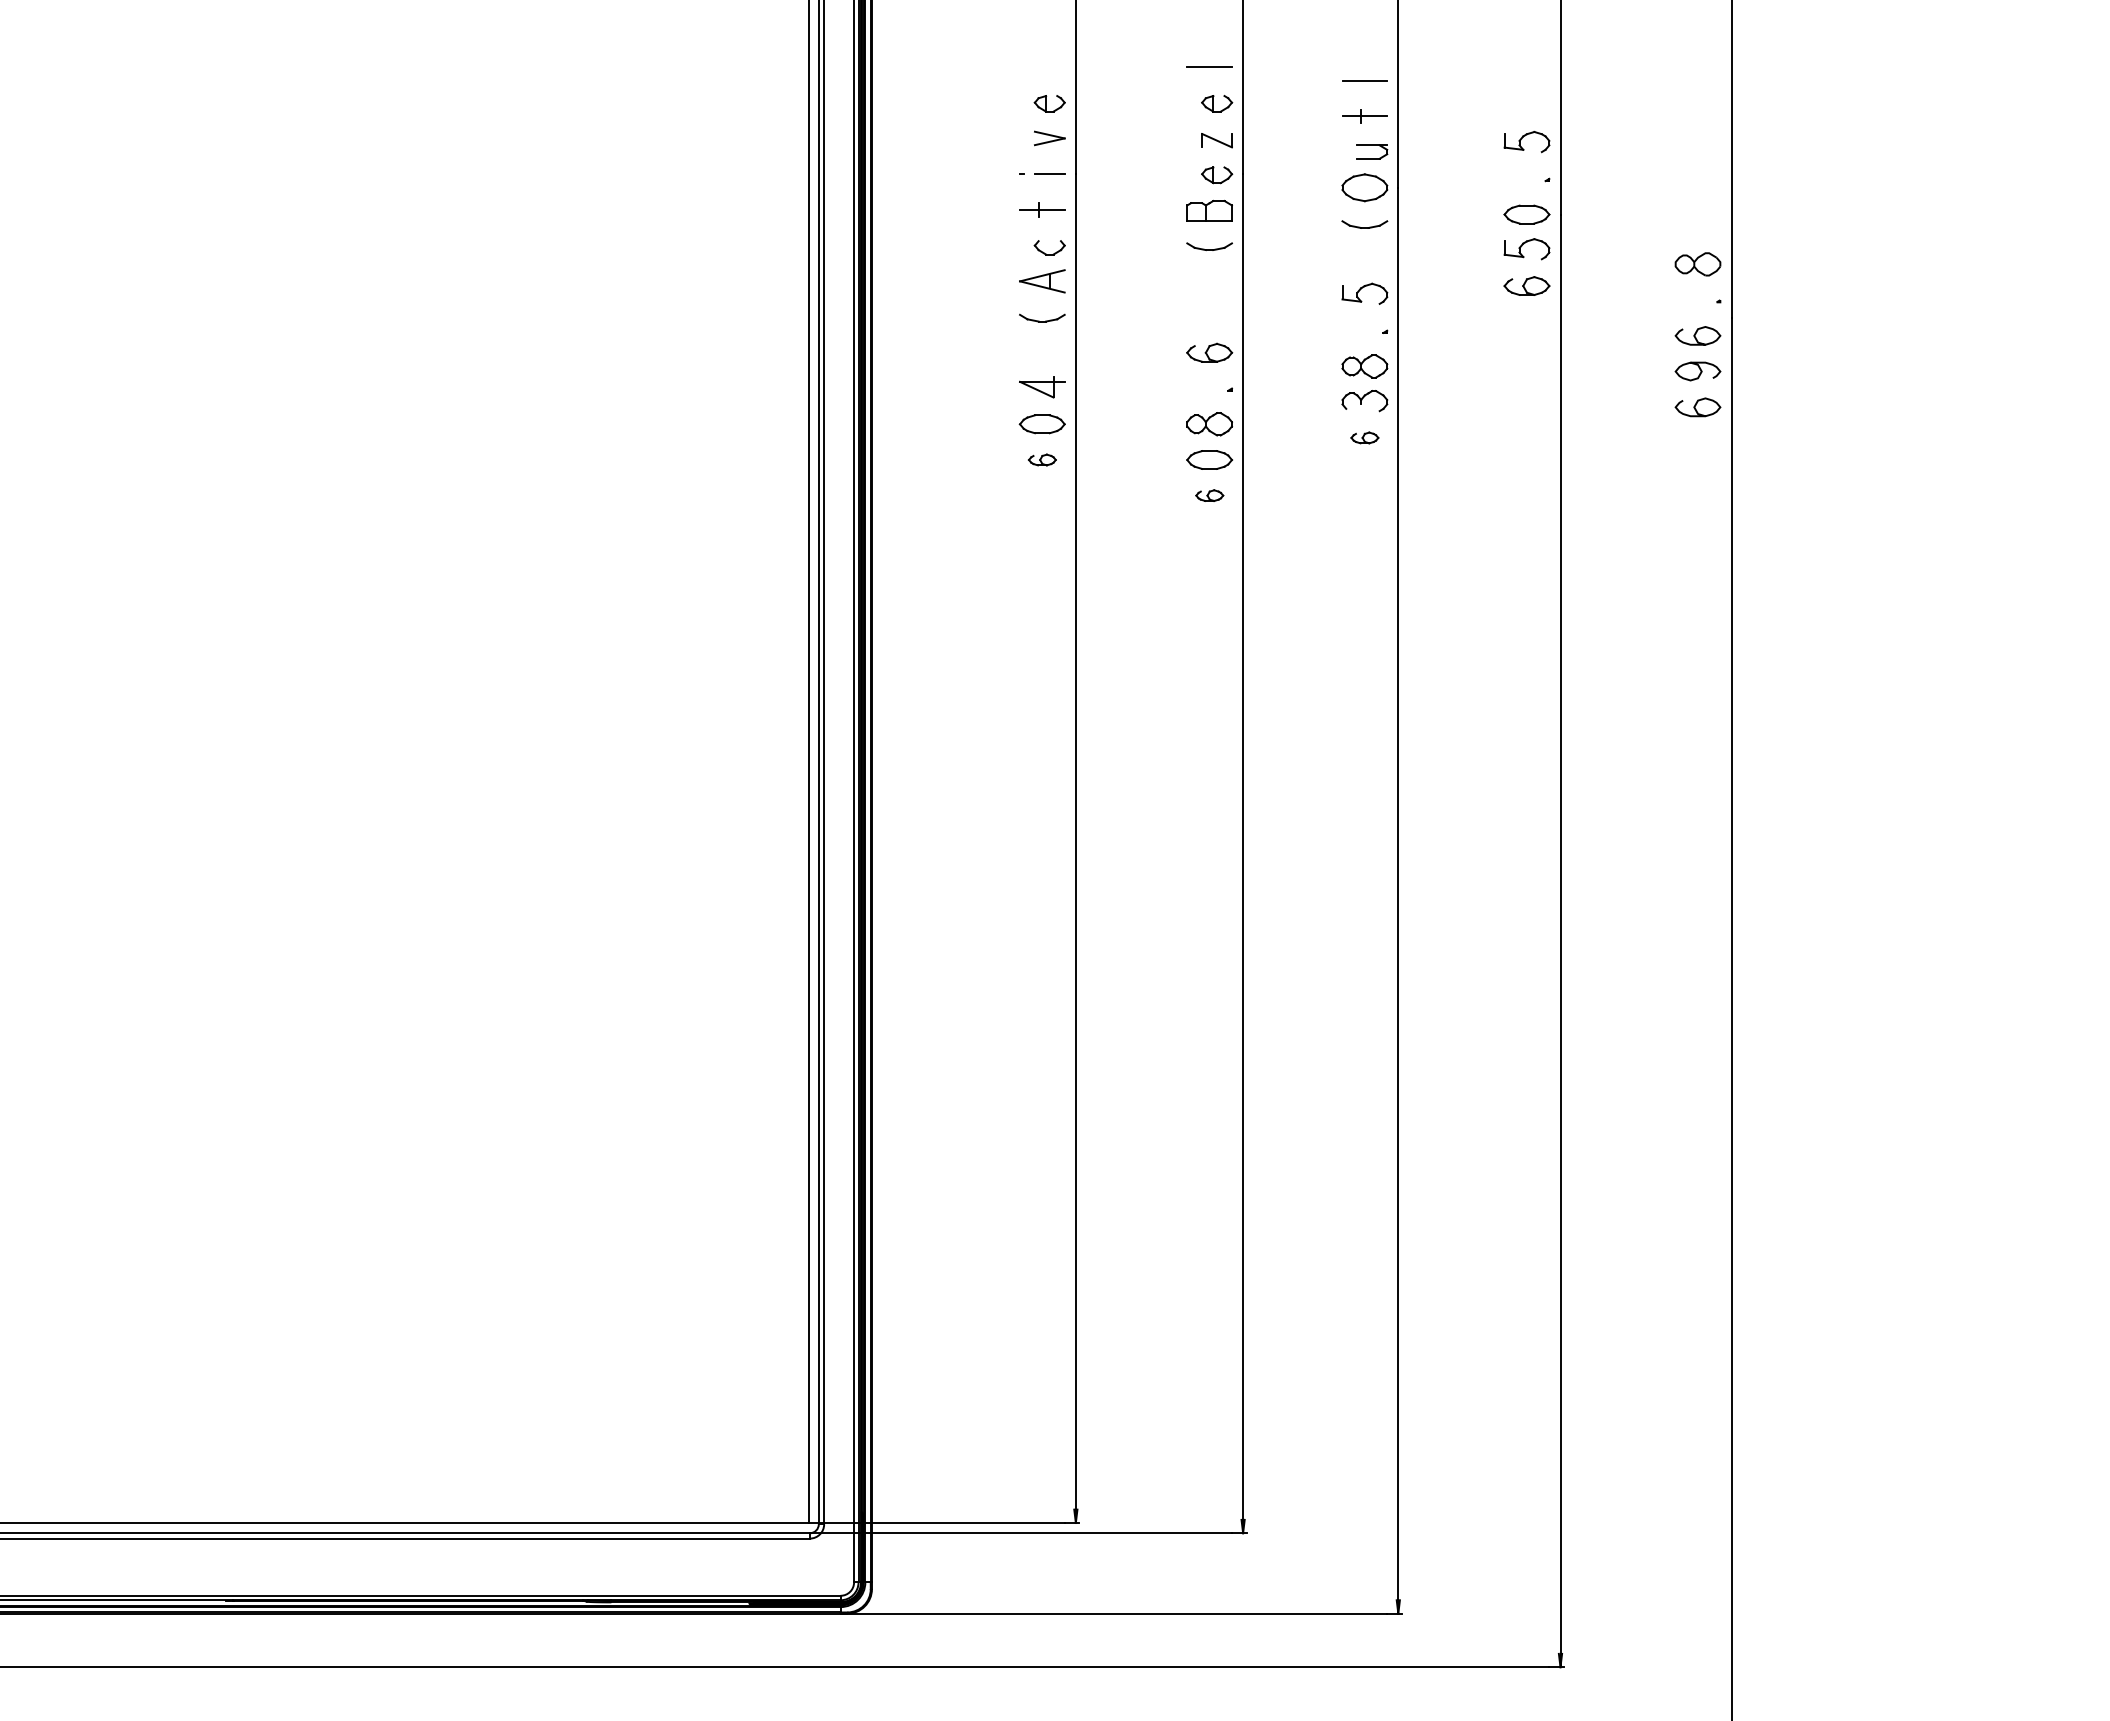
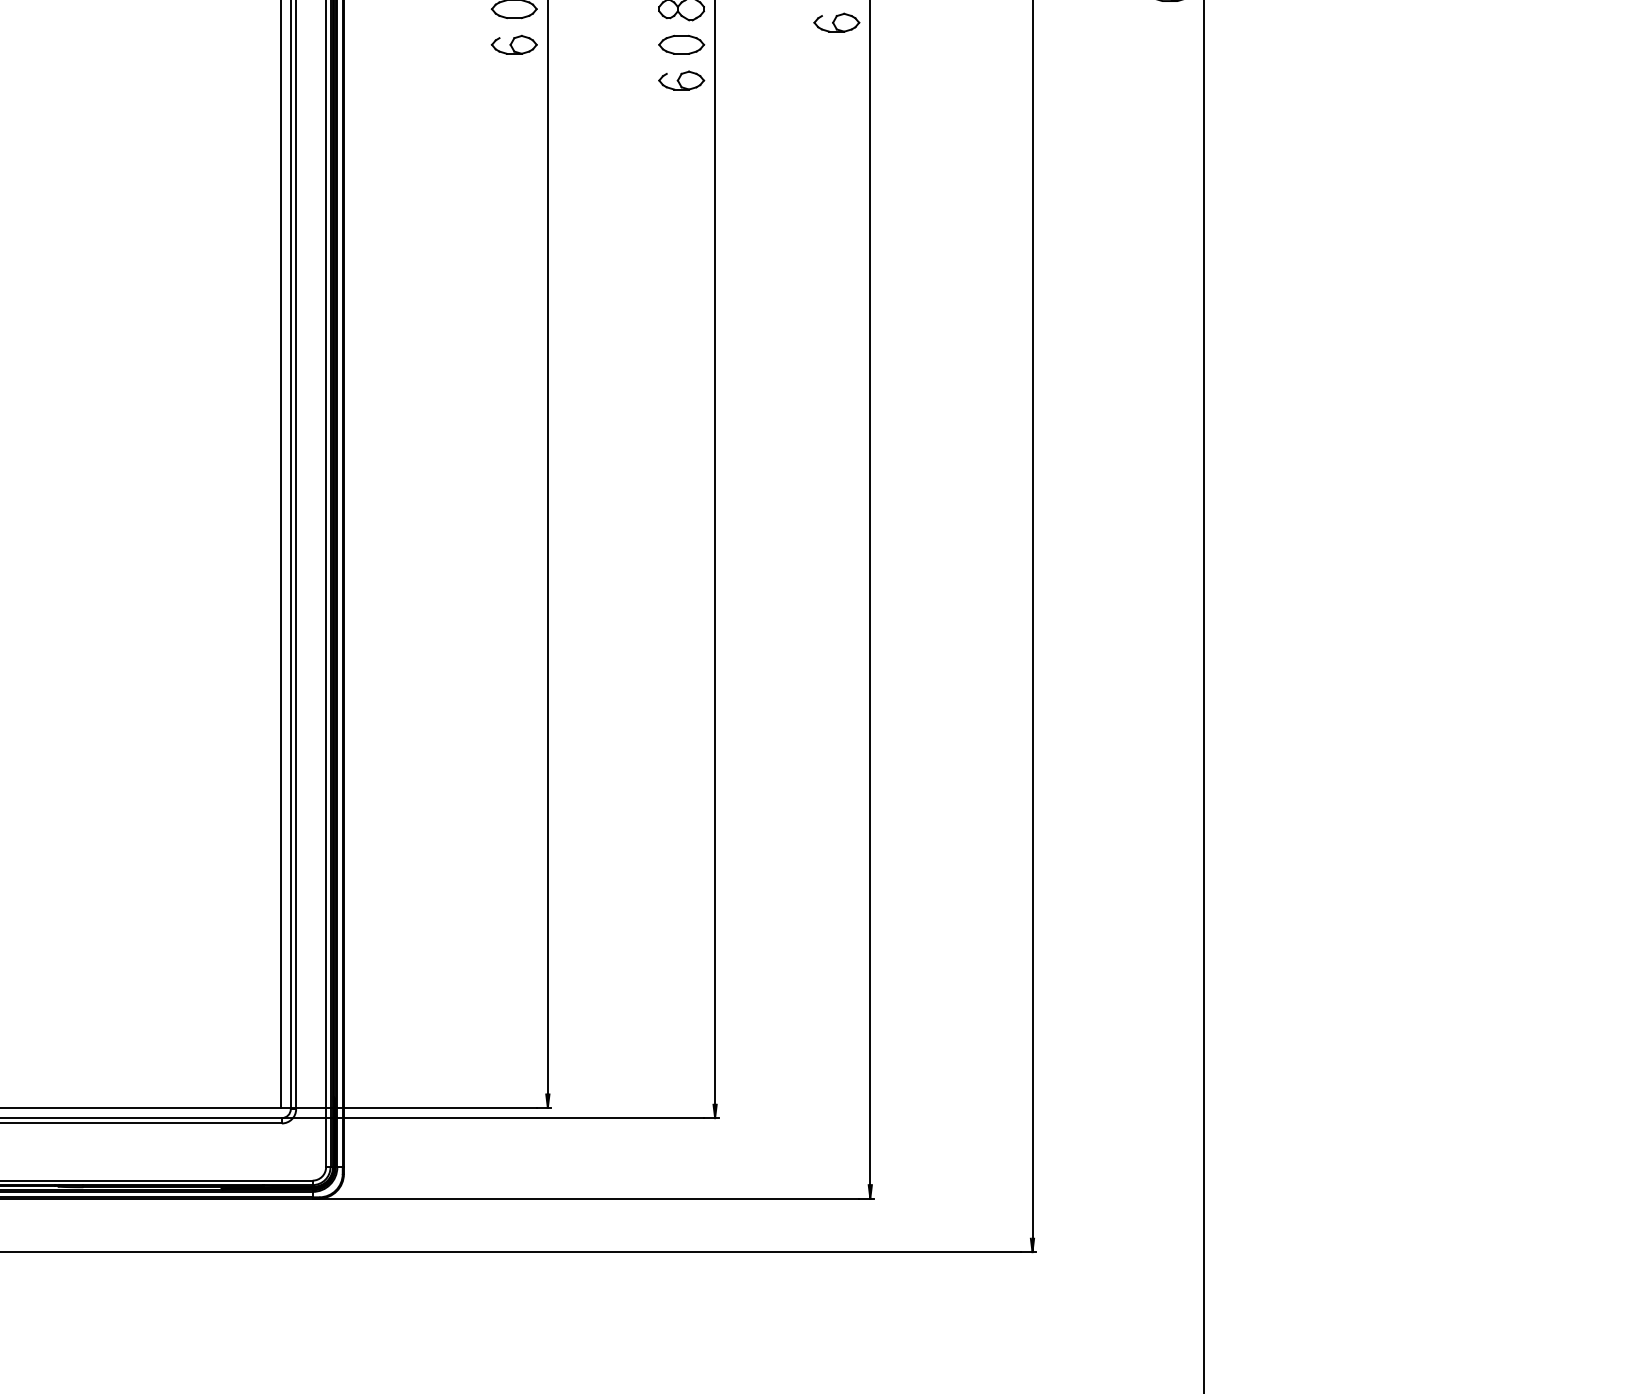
part: (1364, 437) -> (836, 22), size x1.67
part: (1042, 459) -> (514, 44), size x1.67
part: (1209, 495) -> (681, 80), size x1.67

